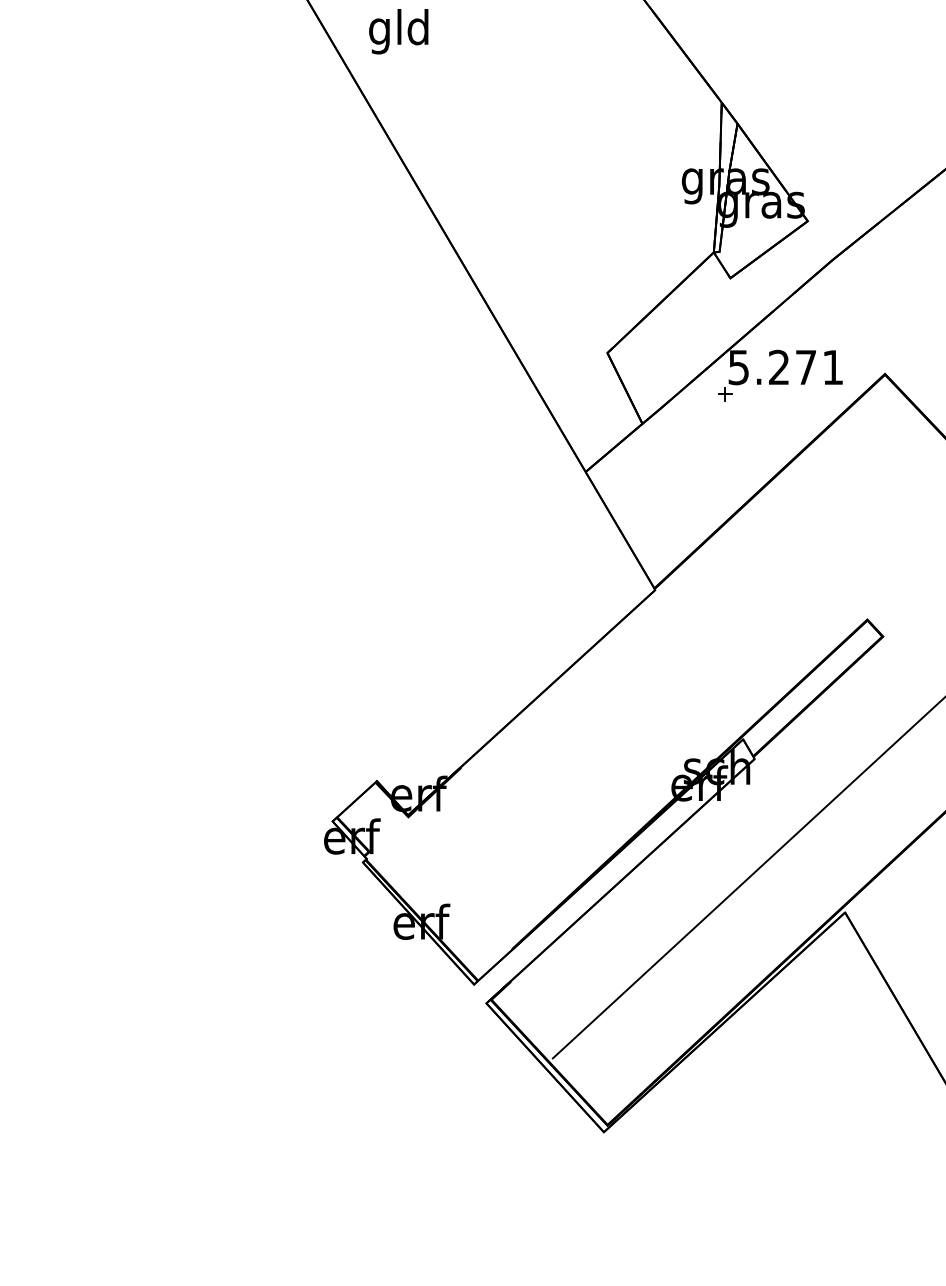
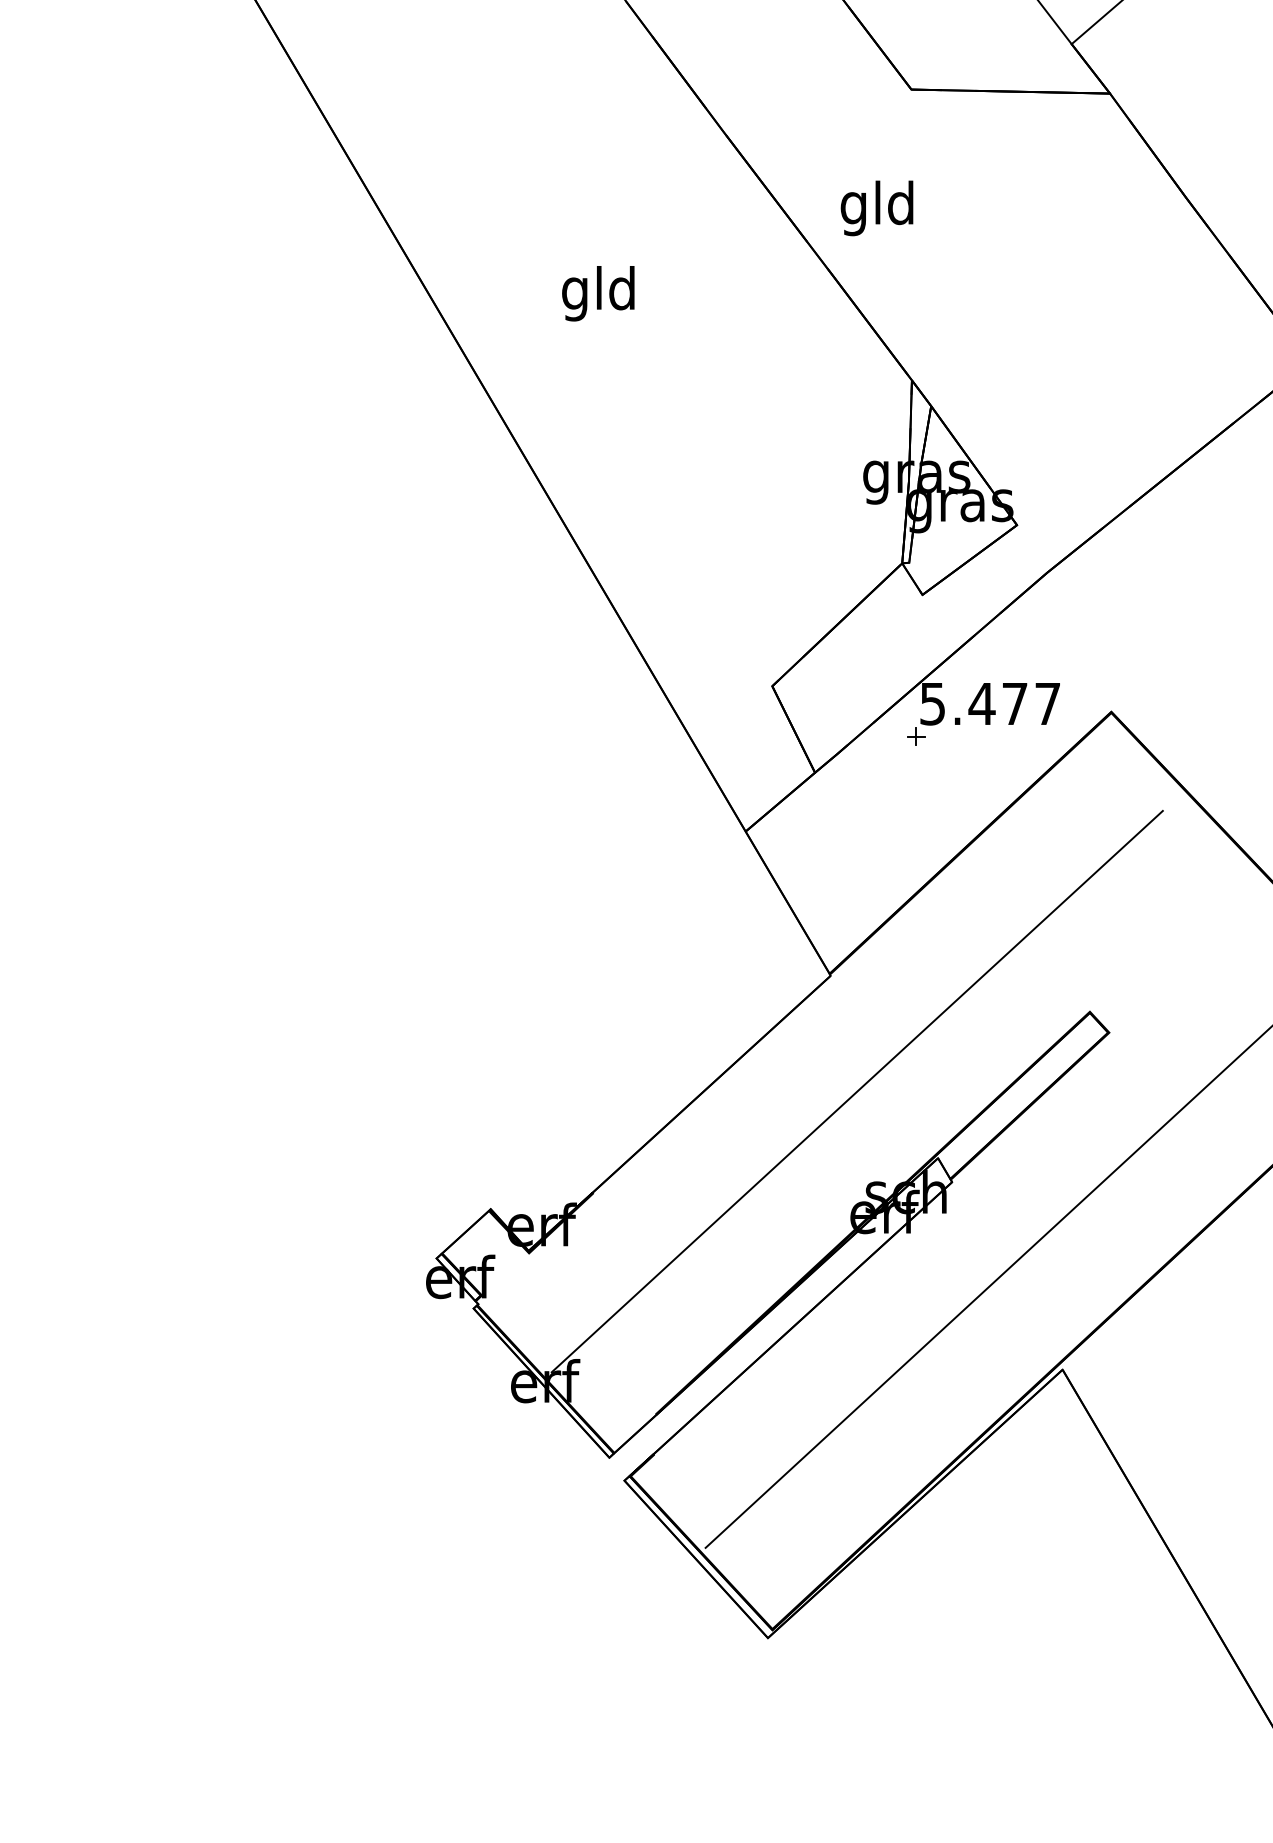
text: (398, 31) -> (598, 293), moved
text: (804, 367) -> (1013, 703), 5.271 -> 5.477
line: (676, 684) -> (856, 1091), added

